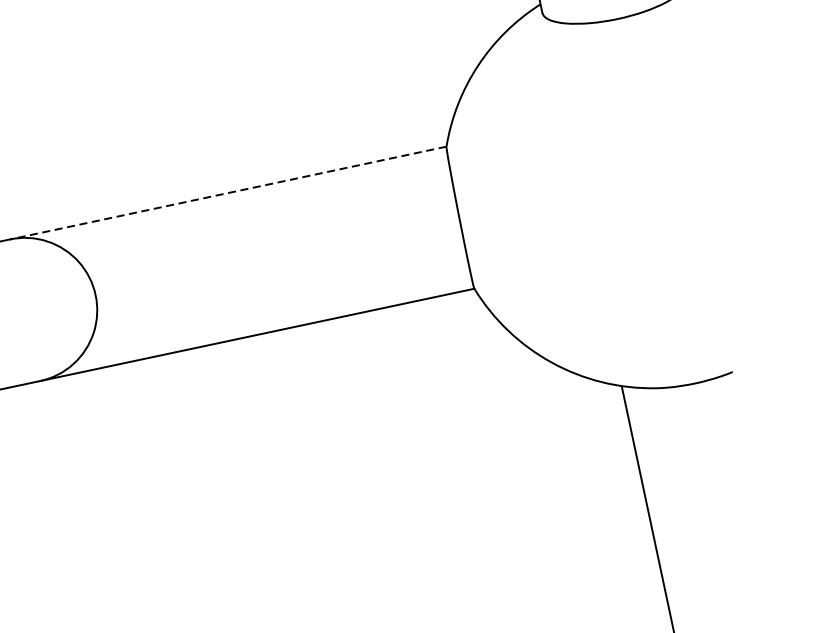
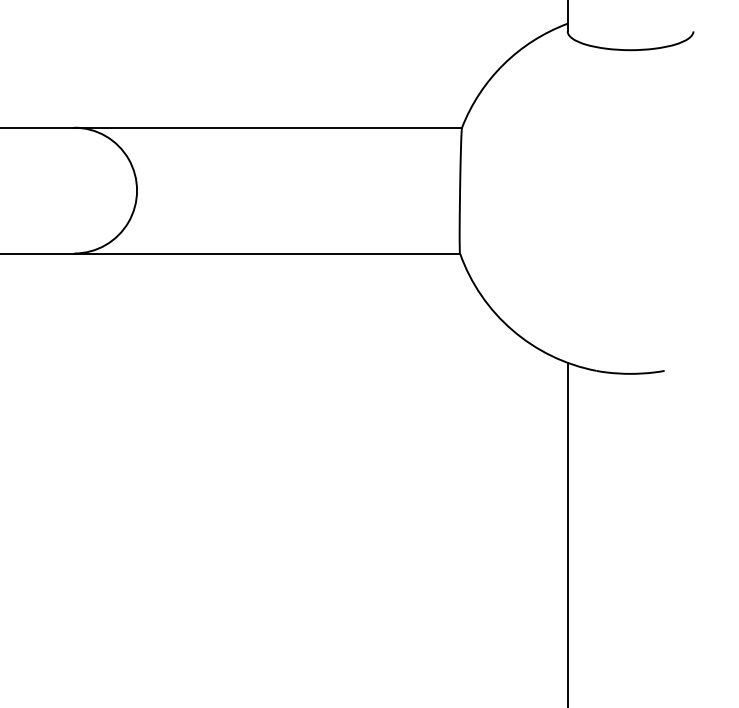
line: (228, 192) -> (268, 127), dashed -> solid

